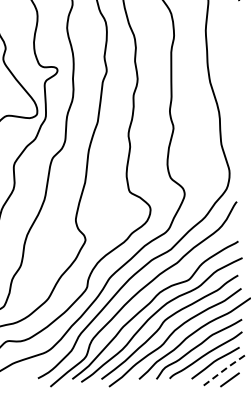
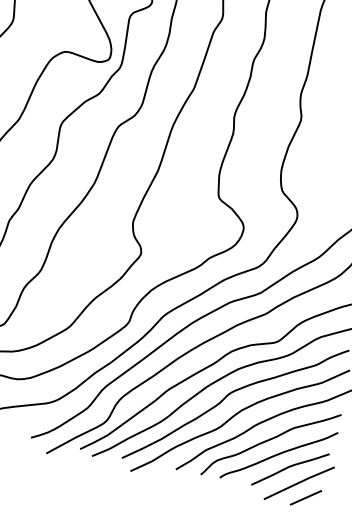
line: (223, 370) -> (299, 482), dashed -> solid

